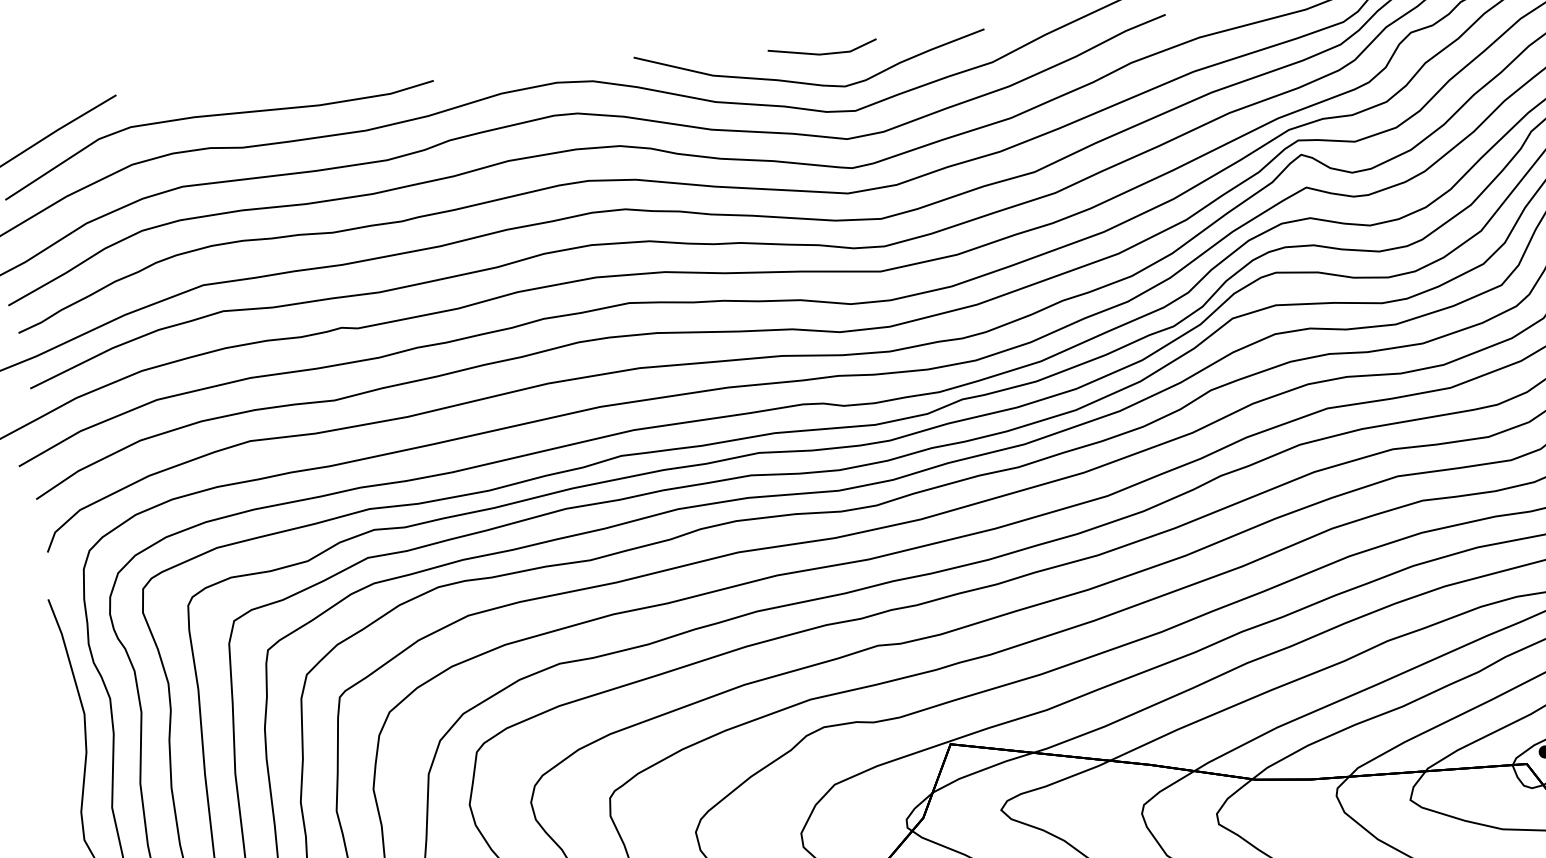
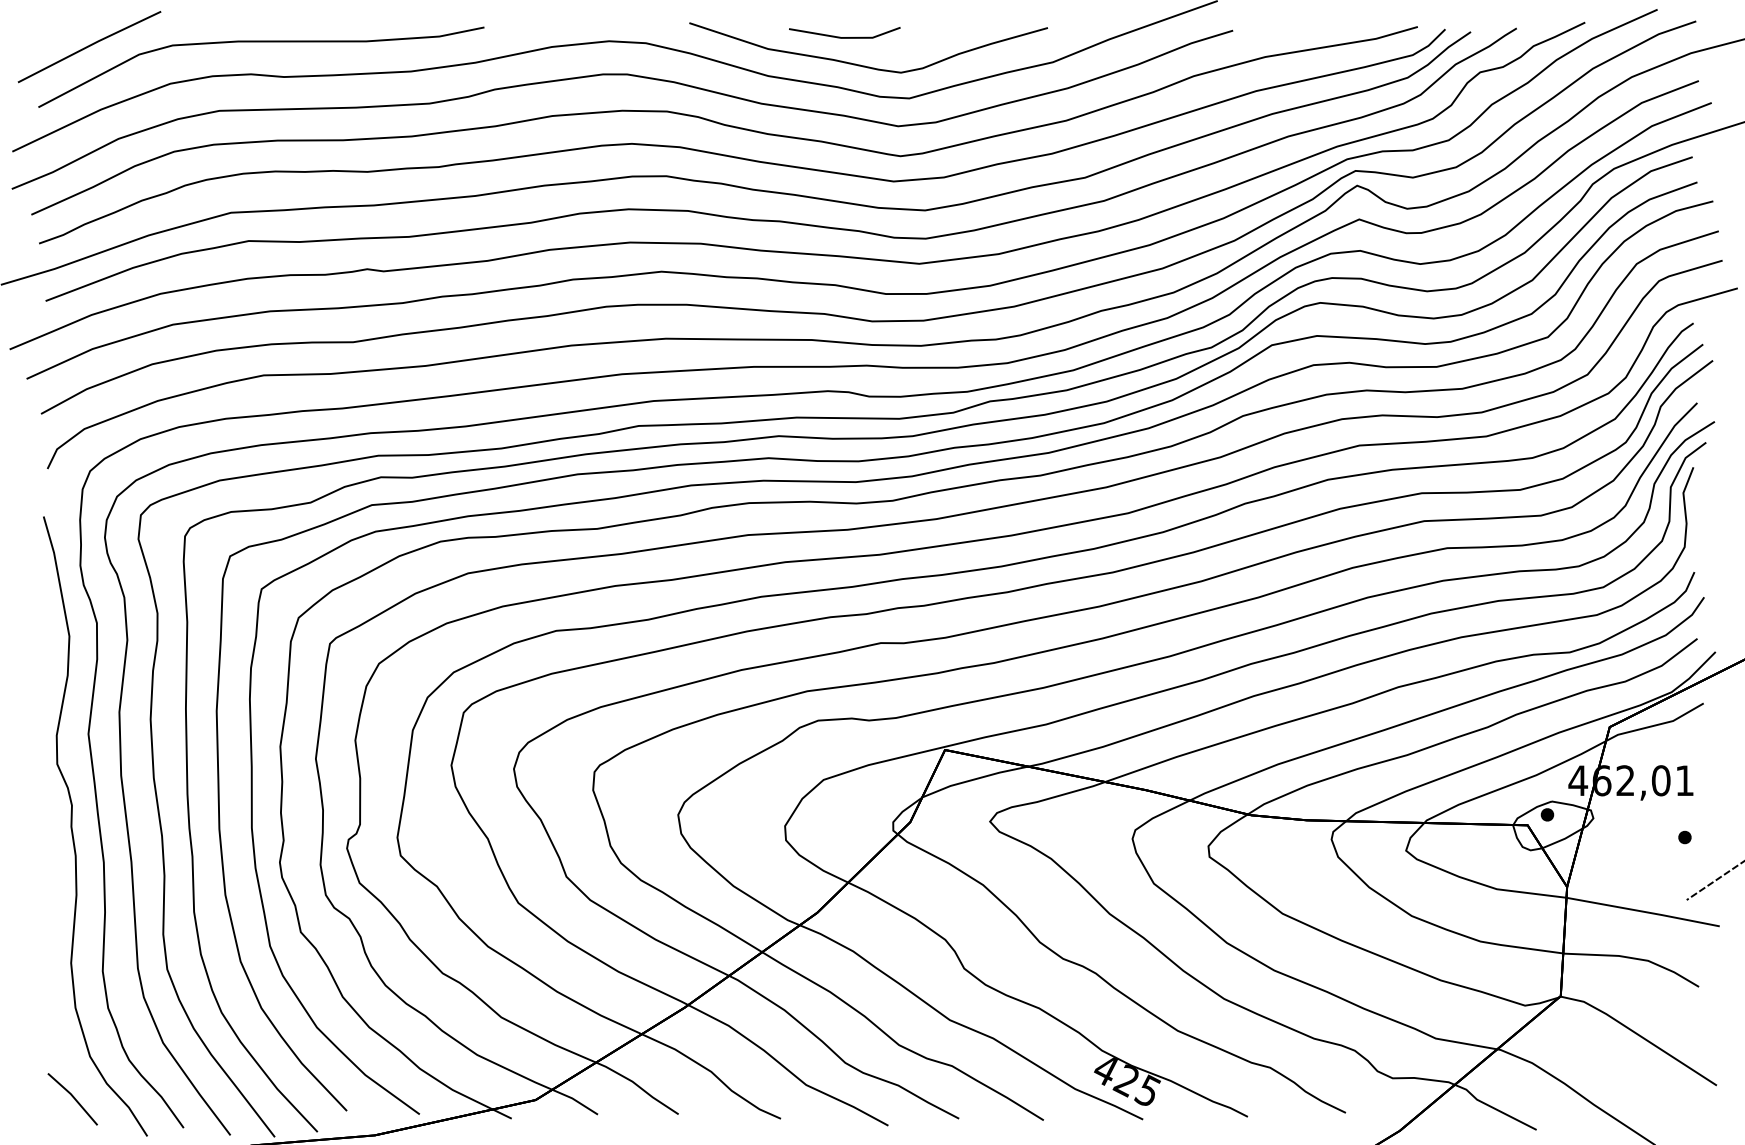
line: (822, 53) -> (844, 37), moved

